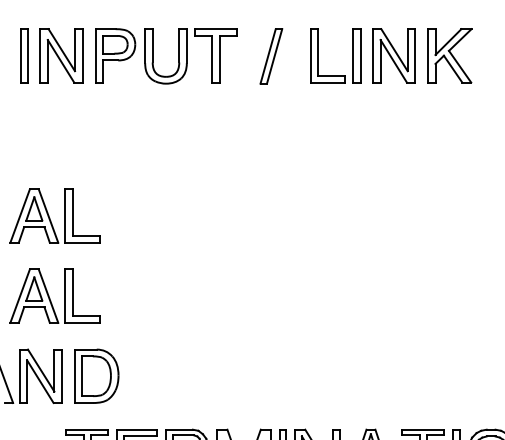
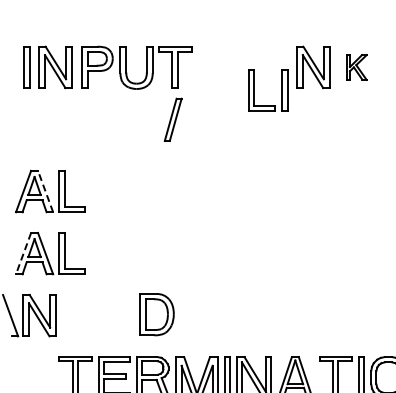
part: (270, 55) -> (172, 119), moved
part: (353, 55) -> (281, 90), moved
part: (449, 55) -> (356, 67), size x0.6
line: (48, 216) -> (45, 191), solid -> dashed
line: (20, 297) -> (23, 254), solid -> dashed
part: (96, 376) -> (156, 314), moved

